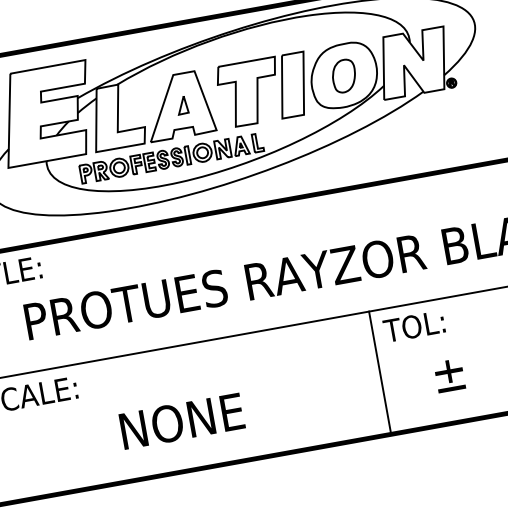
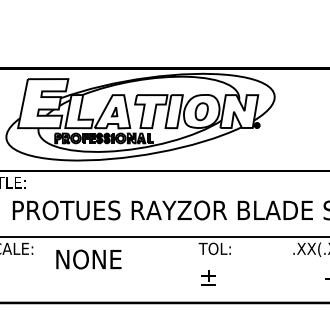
line: (379, 372) -> (192, 269), removed
text: (449, 375) -> (208, 277), moved
text: (181, 421) -> (88, 259), moved

